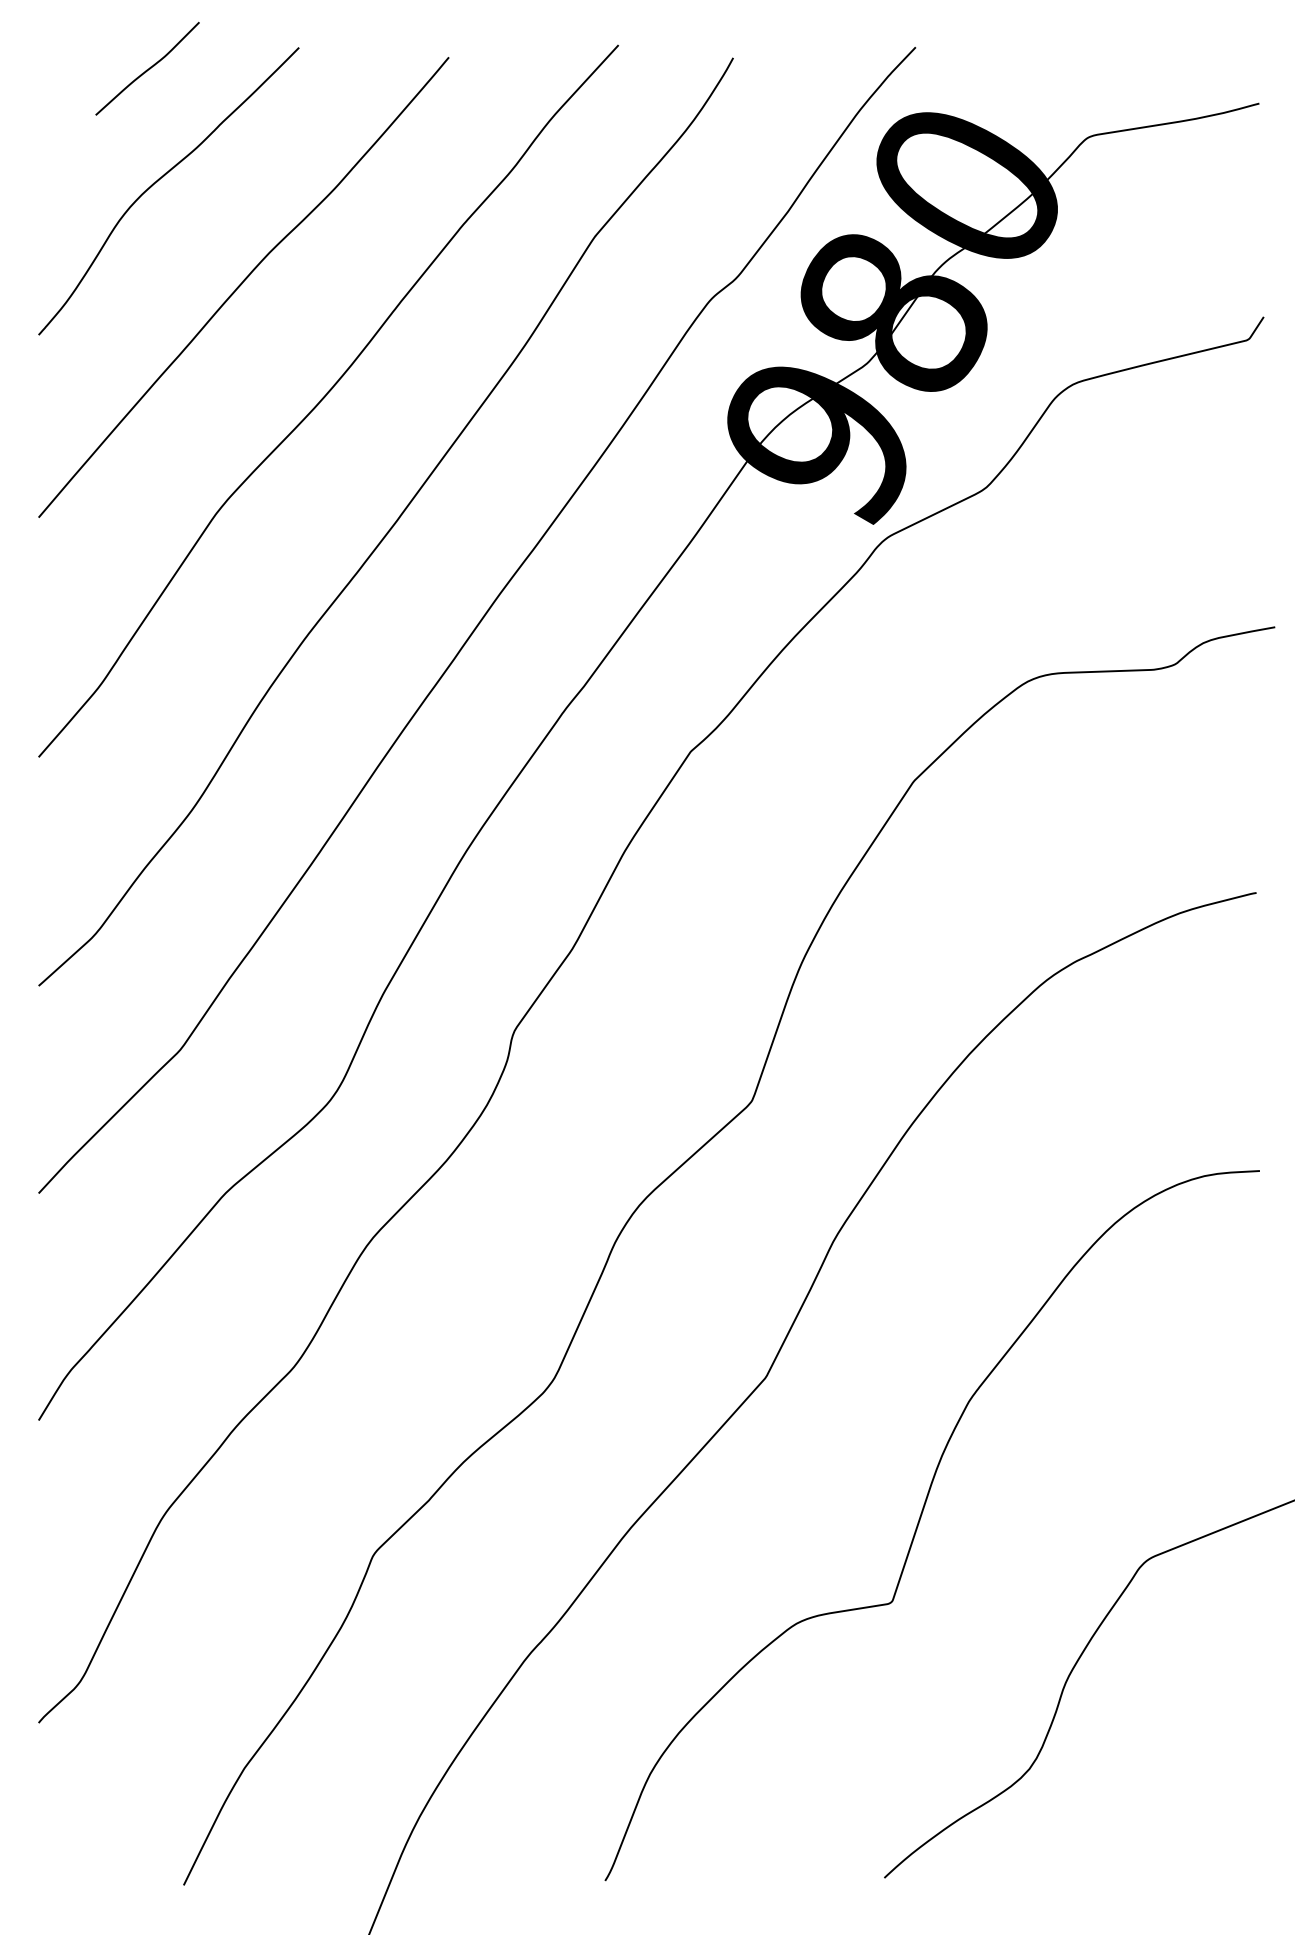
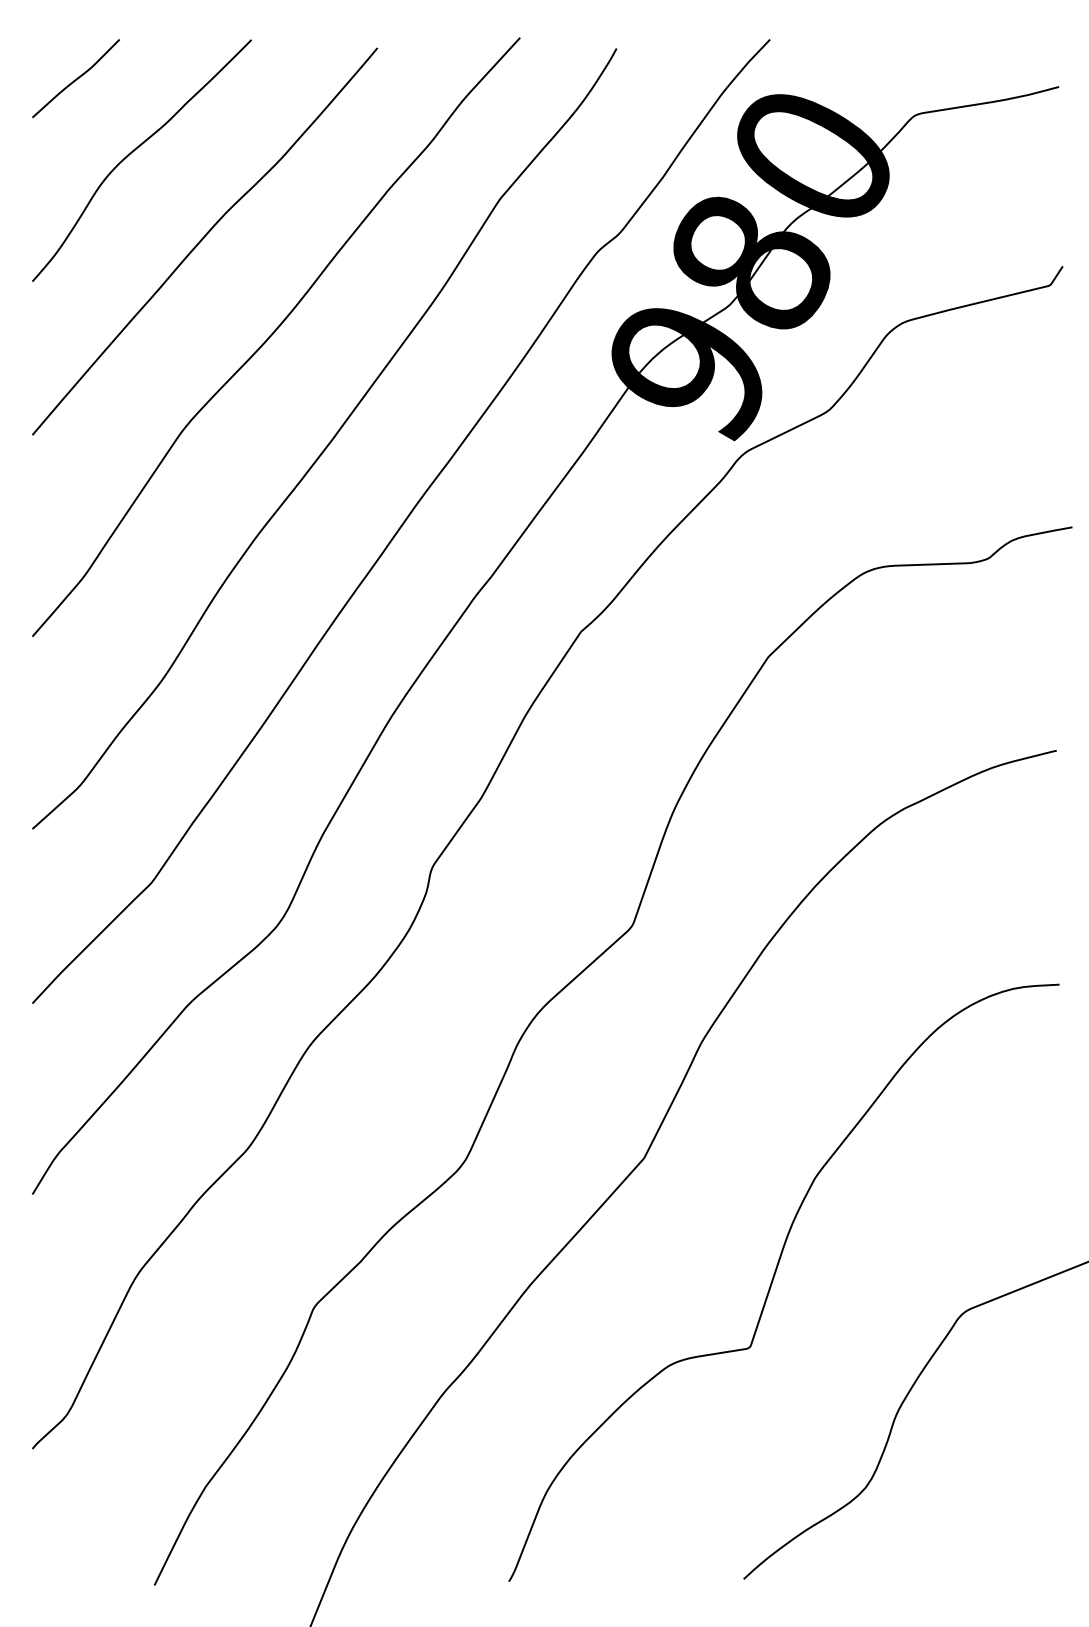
curve: (148, 68) -> (76, 78), moved

